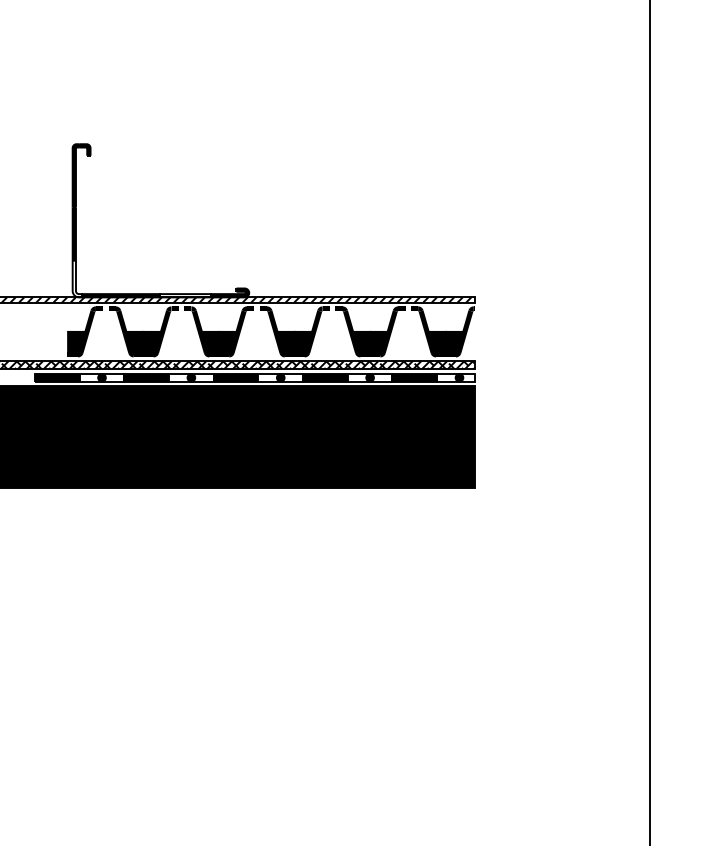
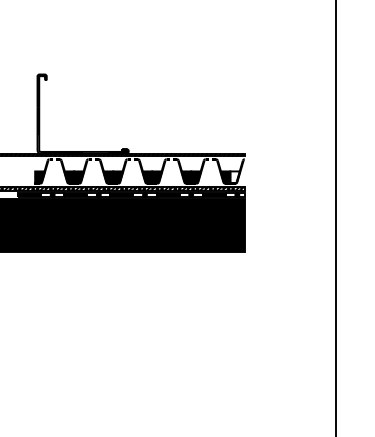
fill: (455, 343) -> (235, 177), removed

